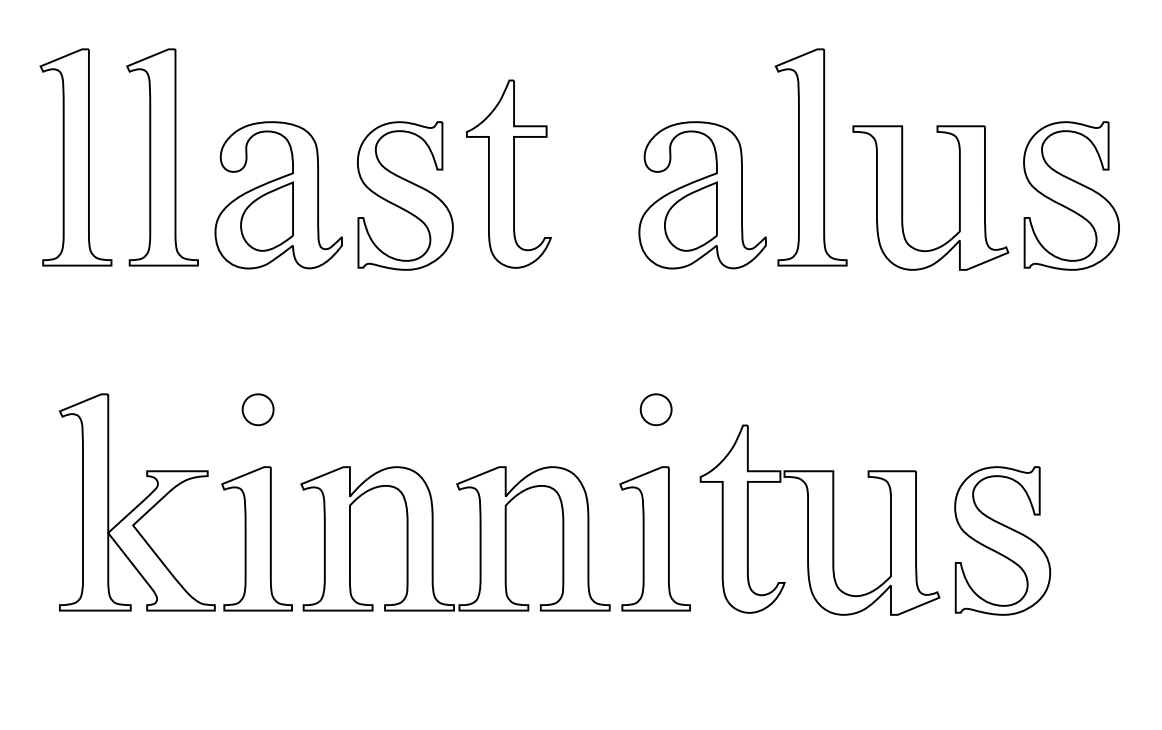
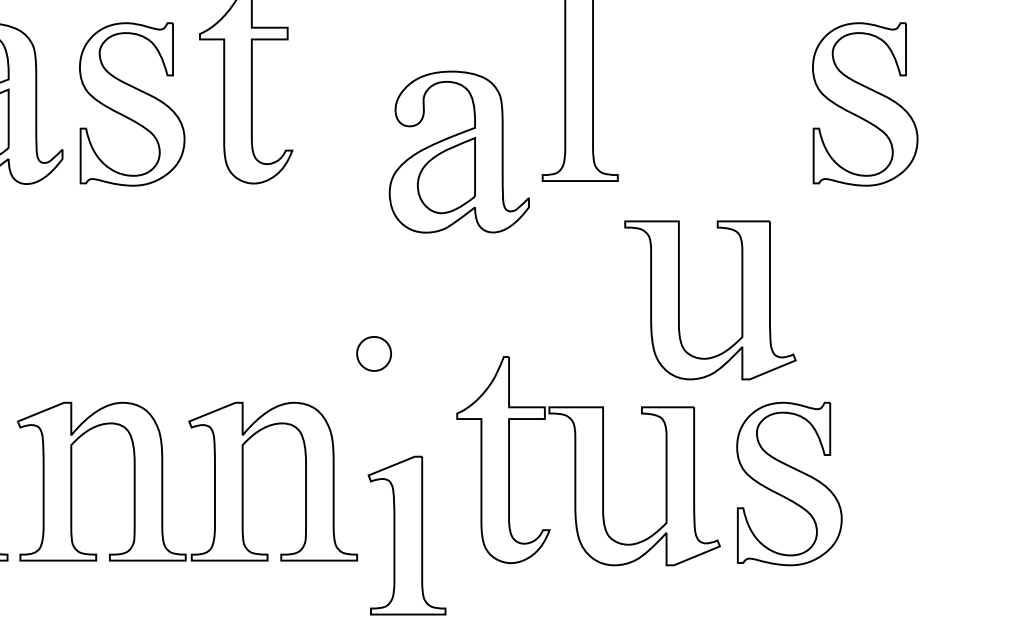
part: (702, 195) -> (459, 152), moved
part: (903, 197) -> (680, 299), moved
part: (655, 409) -> (373, 353), moved
part: (654, 538) -> (406, 535), moved

